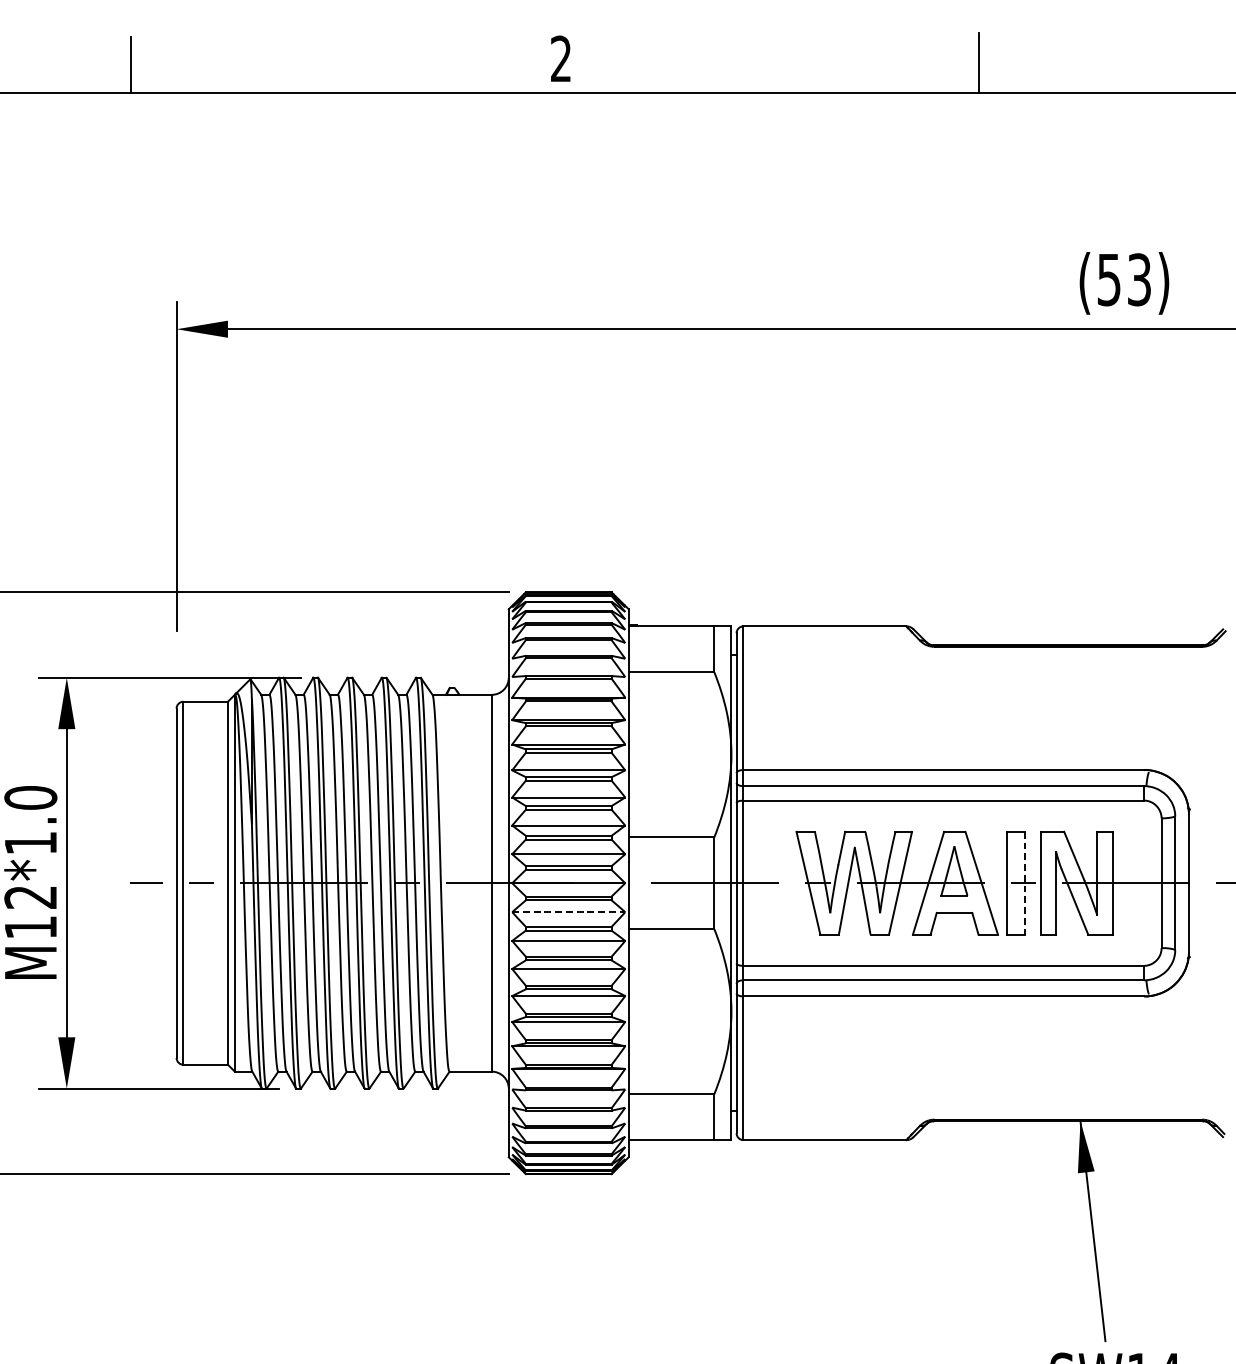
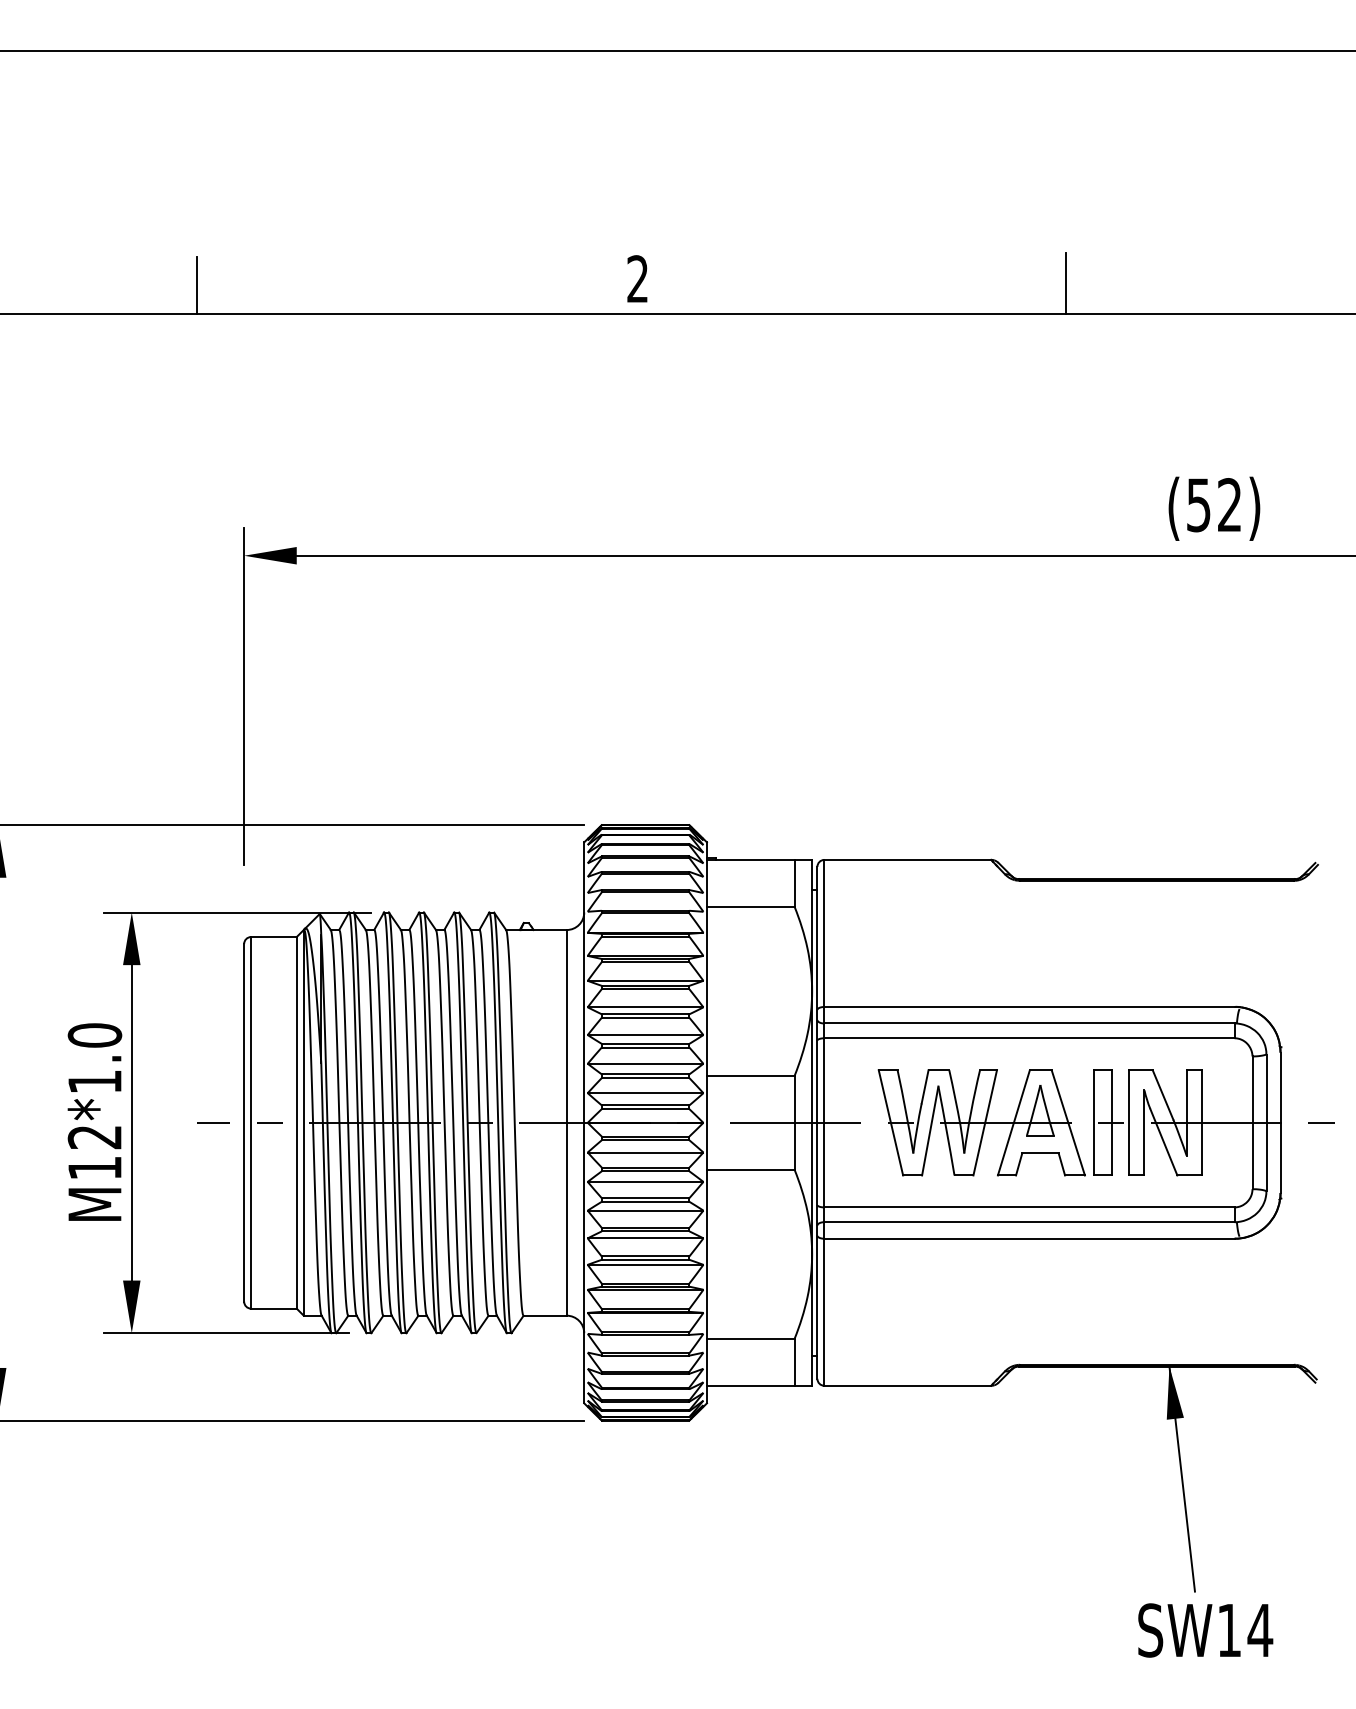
text: (1139, 280) -> (1229, 505), (53) -> (52)
line: (1024, 882) -> (1112, 1122), dashed -> solid
line: (568, 912) -> (645, 1152), dashed -> solid

